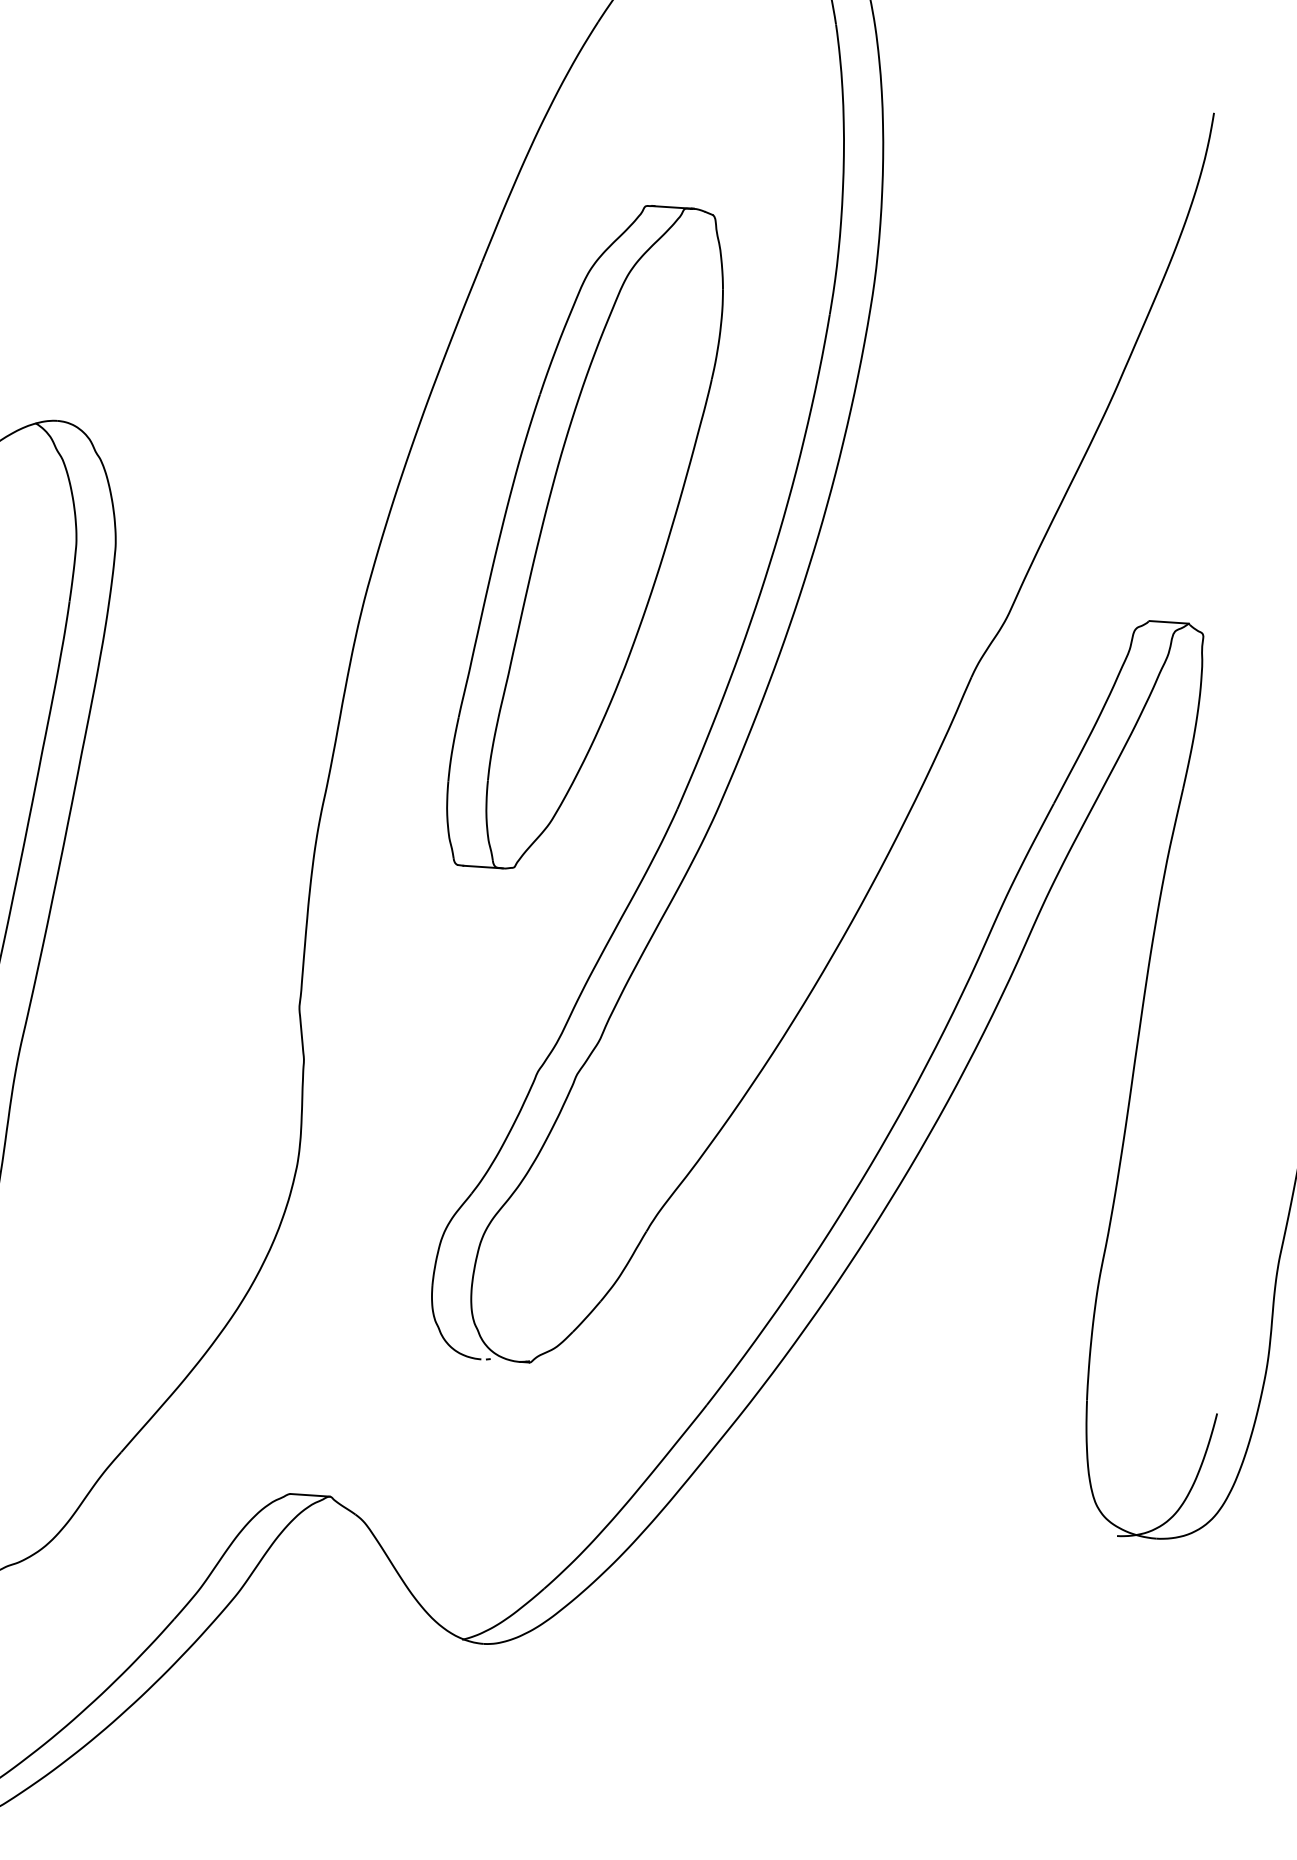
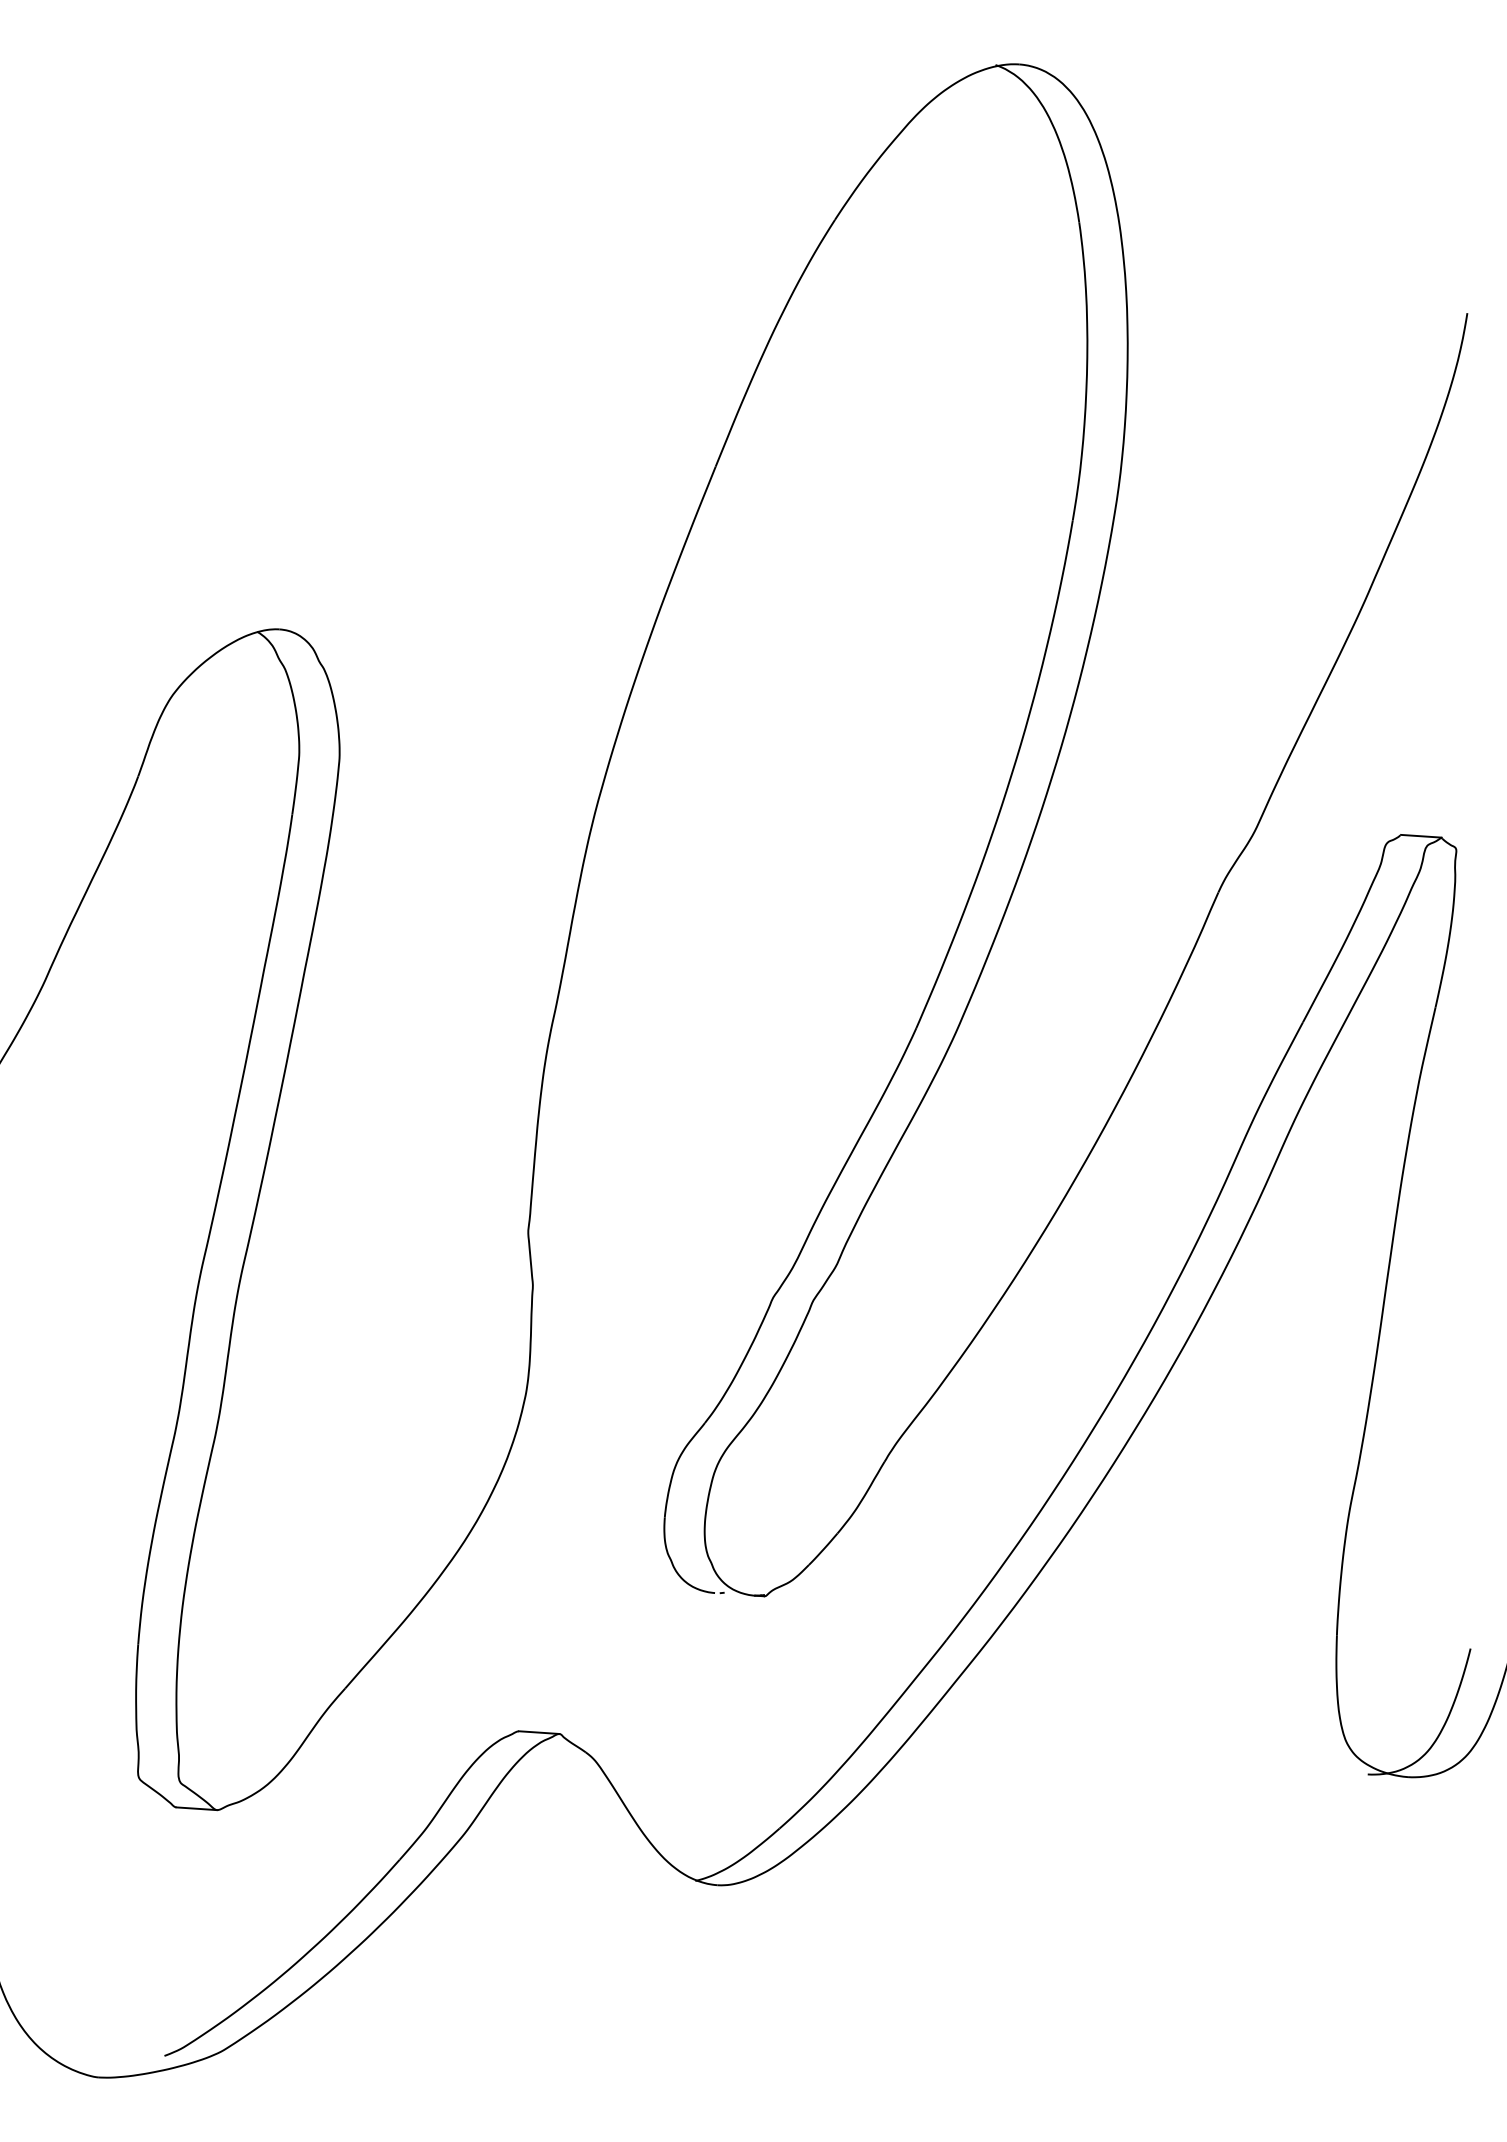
part: (585, 536) -> (821, 748), removed

